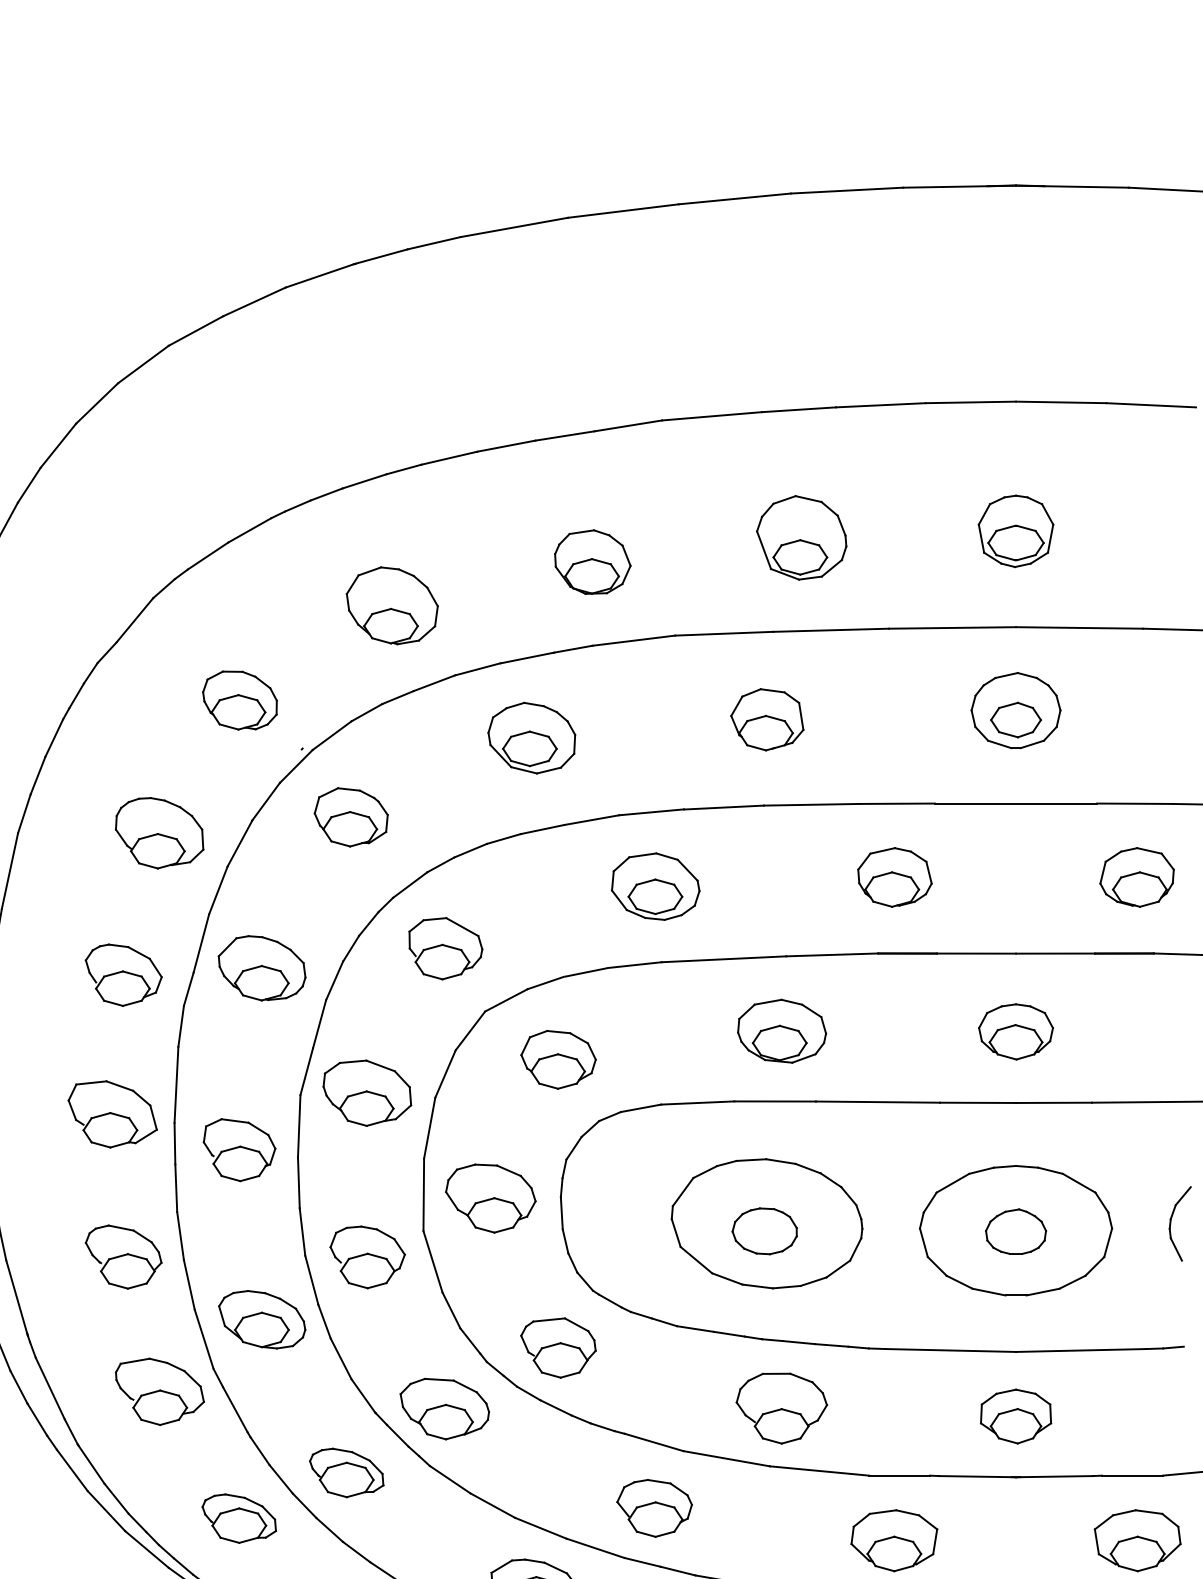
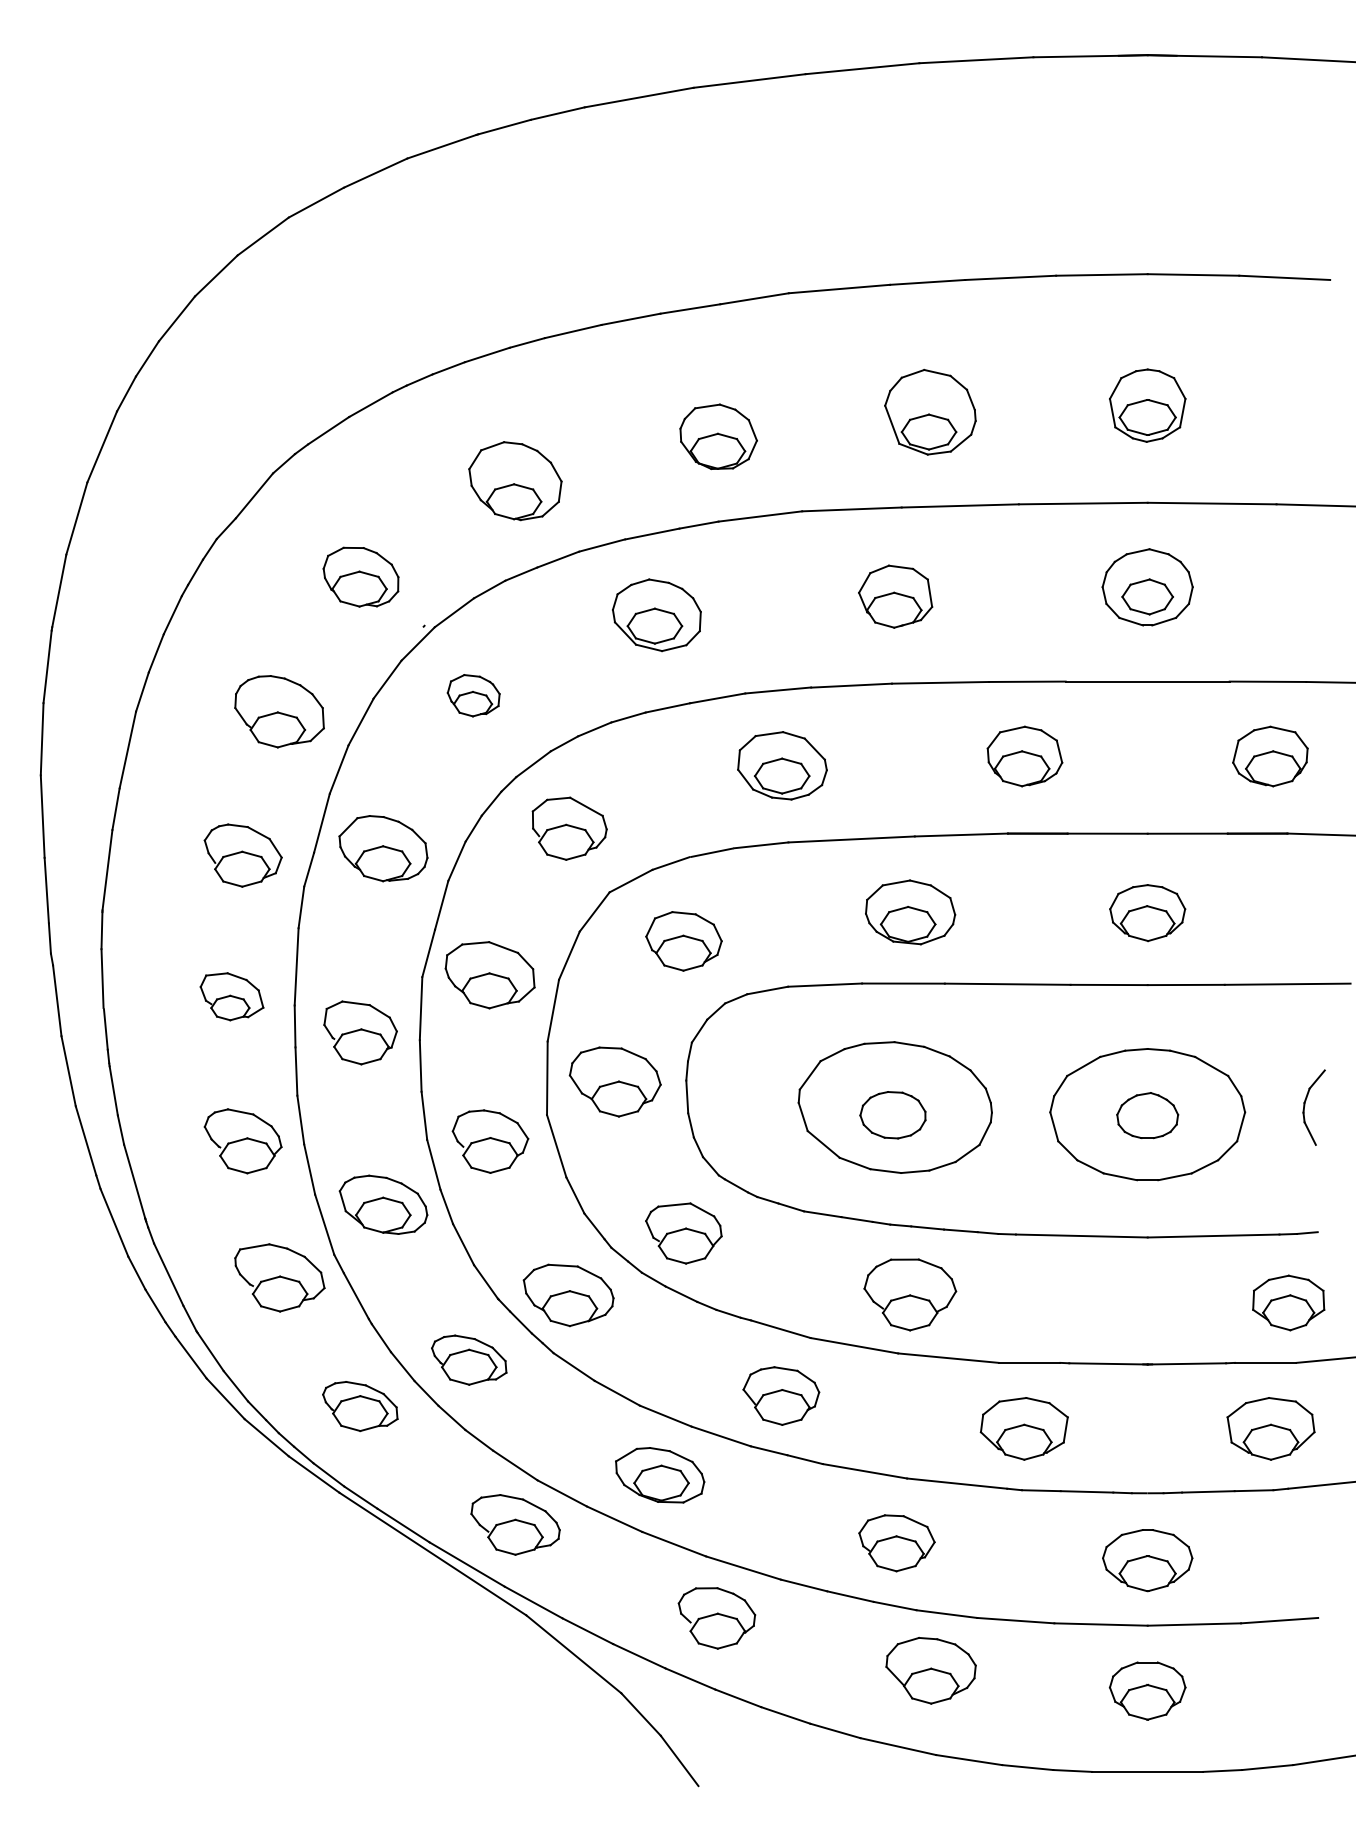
part: (350, 817) -> (473, 695), size x0.7
part: (112, 1114) -> (231, 996), size x0.7
part: (1015, 1416) -> (1288, 1302), moved

